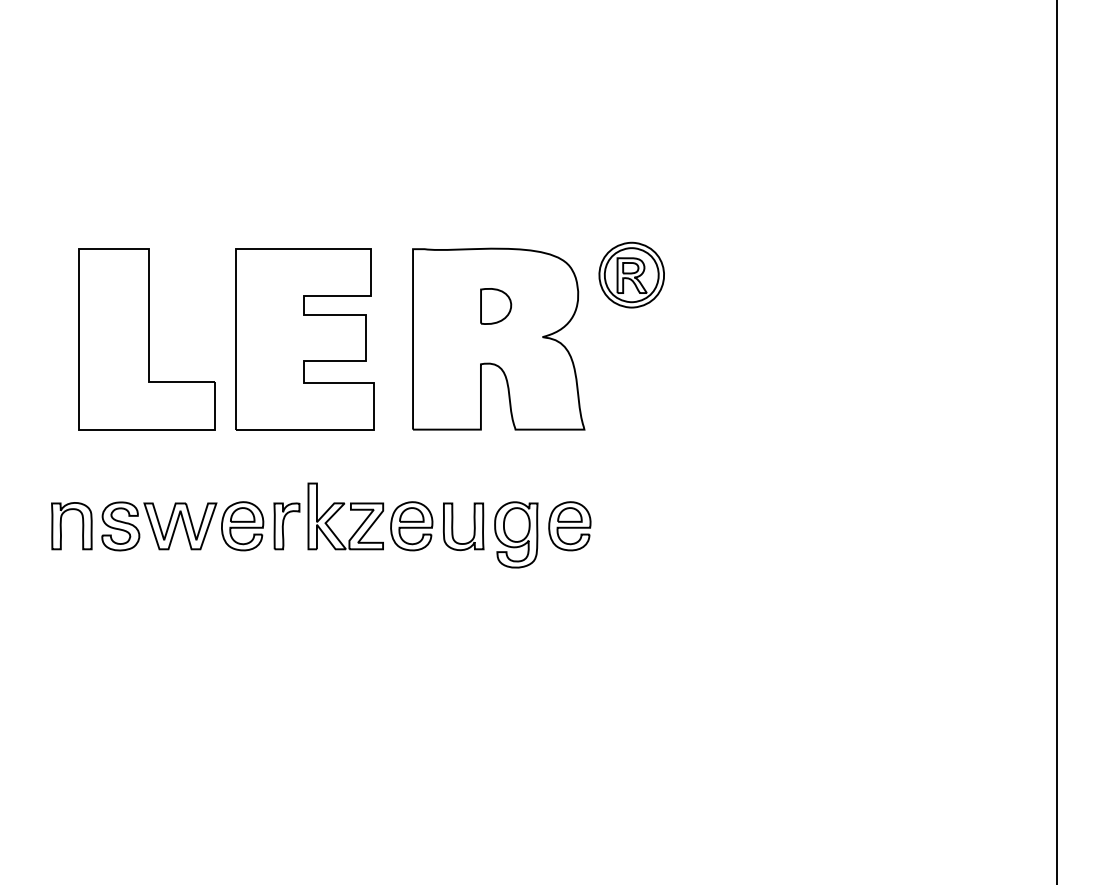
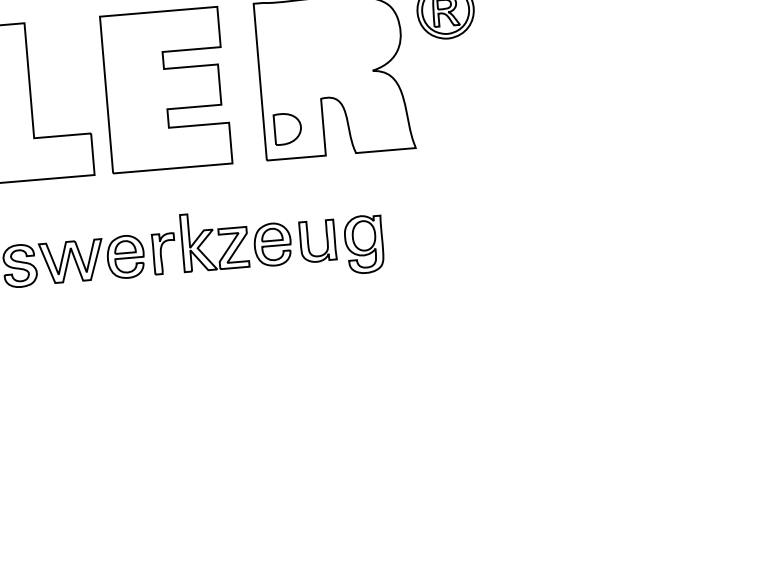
part: (496, 306) -> (288, 128), moved
part: (569, 526) -> (409, 233), removed

